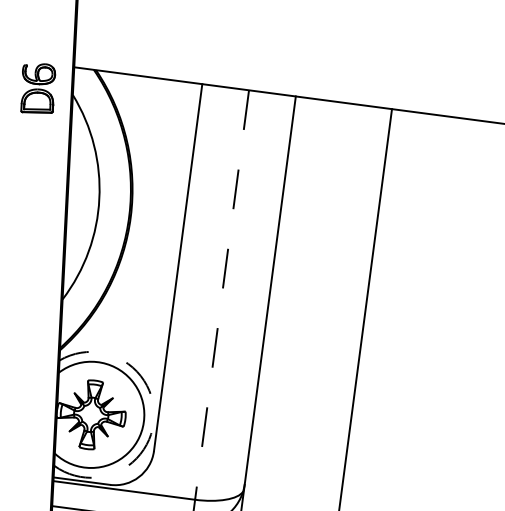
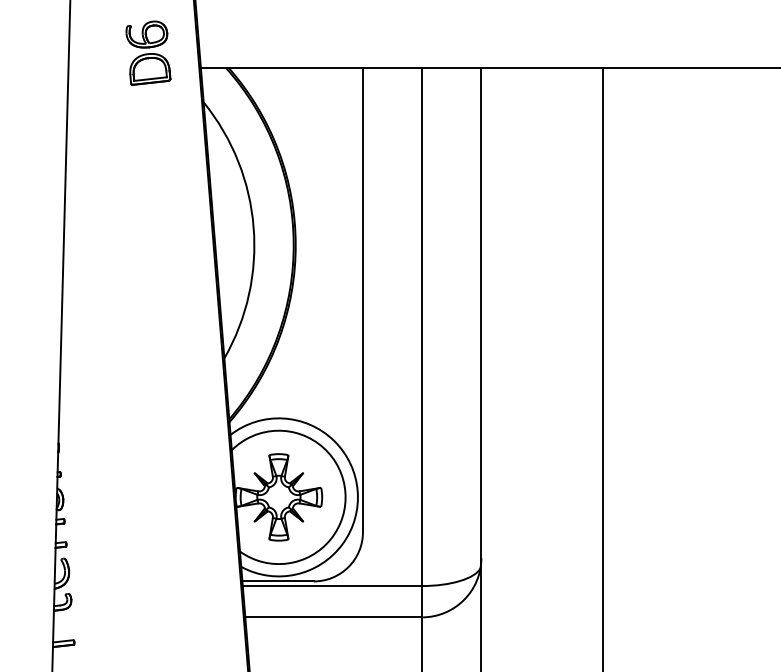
part: (38, 88) -> (148, 52), moved
line: (222, 295) -> (422, 327), dashed -> solid
arc: (153, 418) -> (357, 491), dashed -> solid

